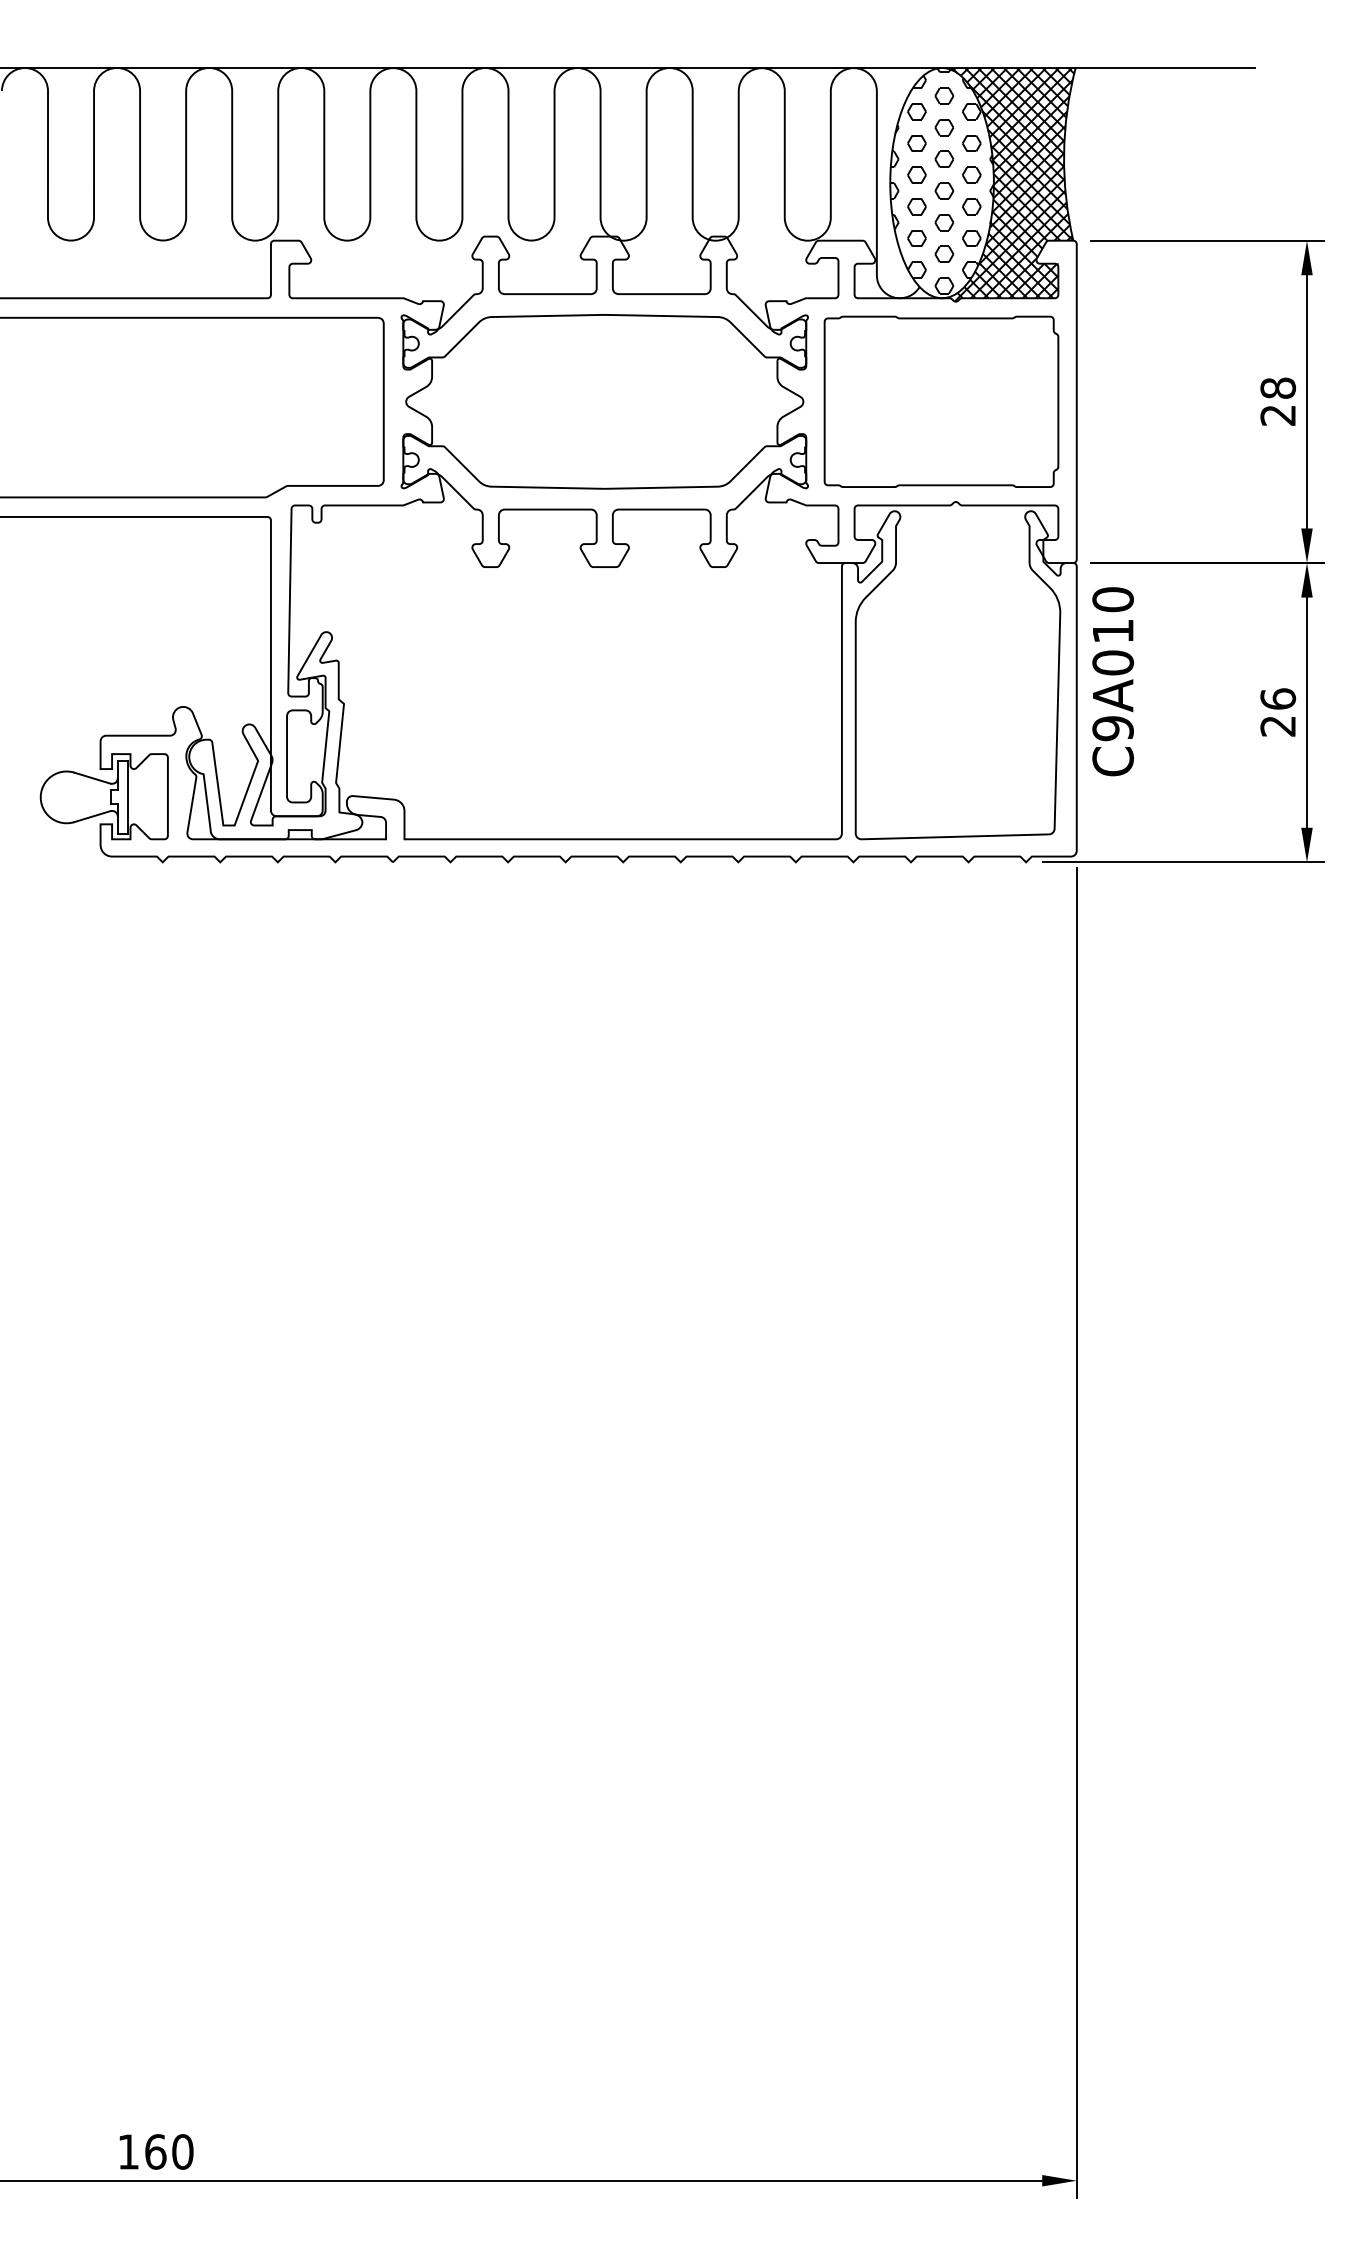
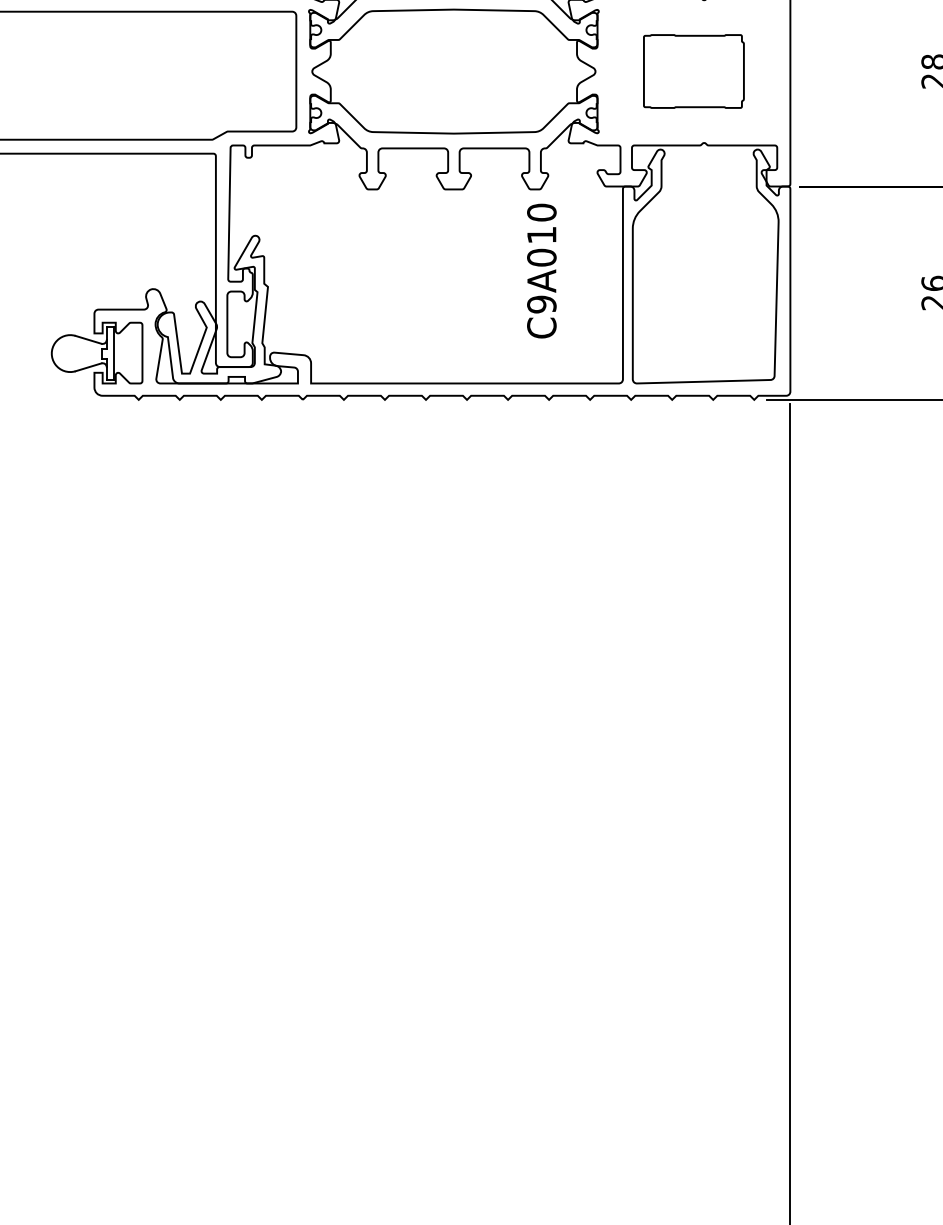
part: (941, 401) -> (693, 71), size x0.6
text: (1112, 681) -> (541, 270), moved

